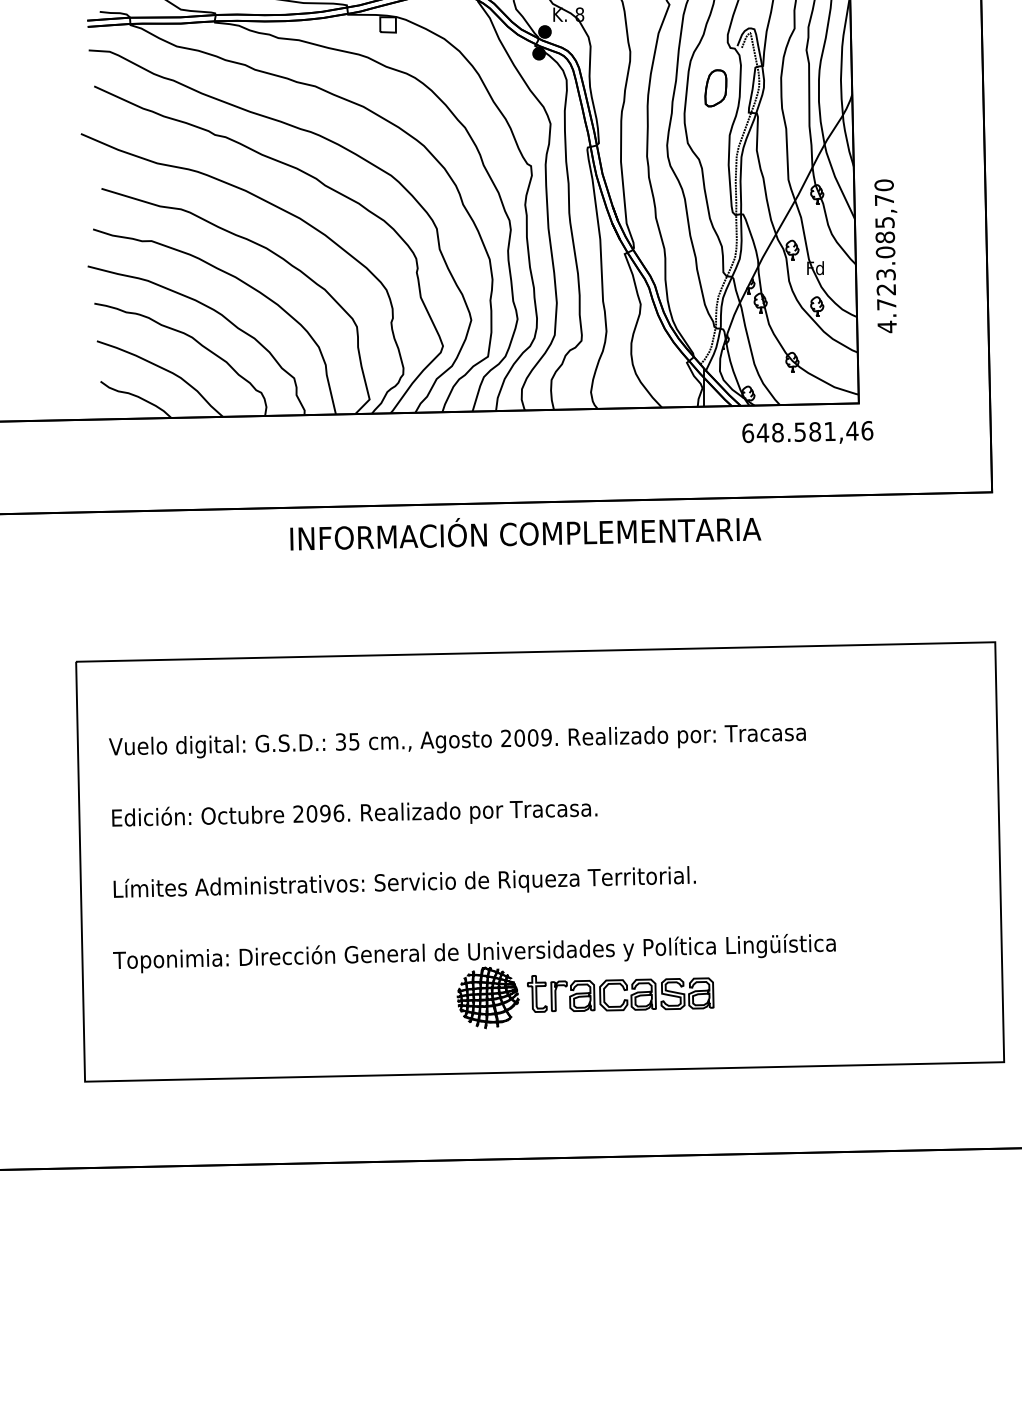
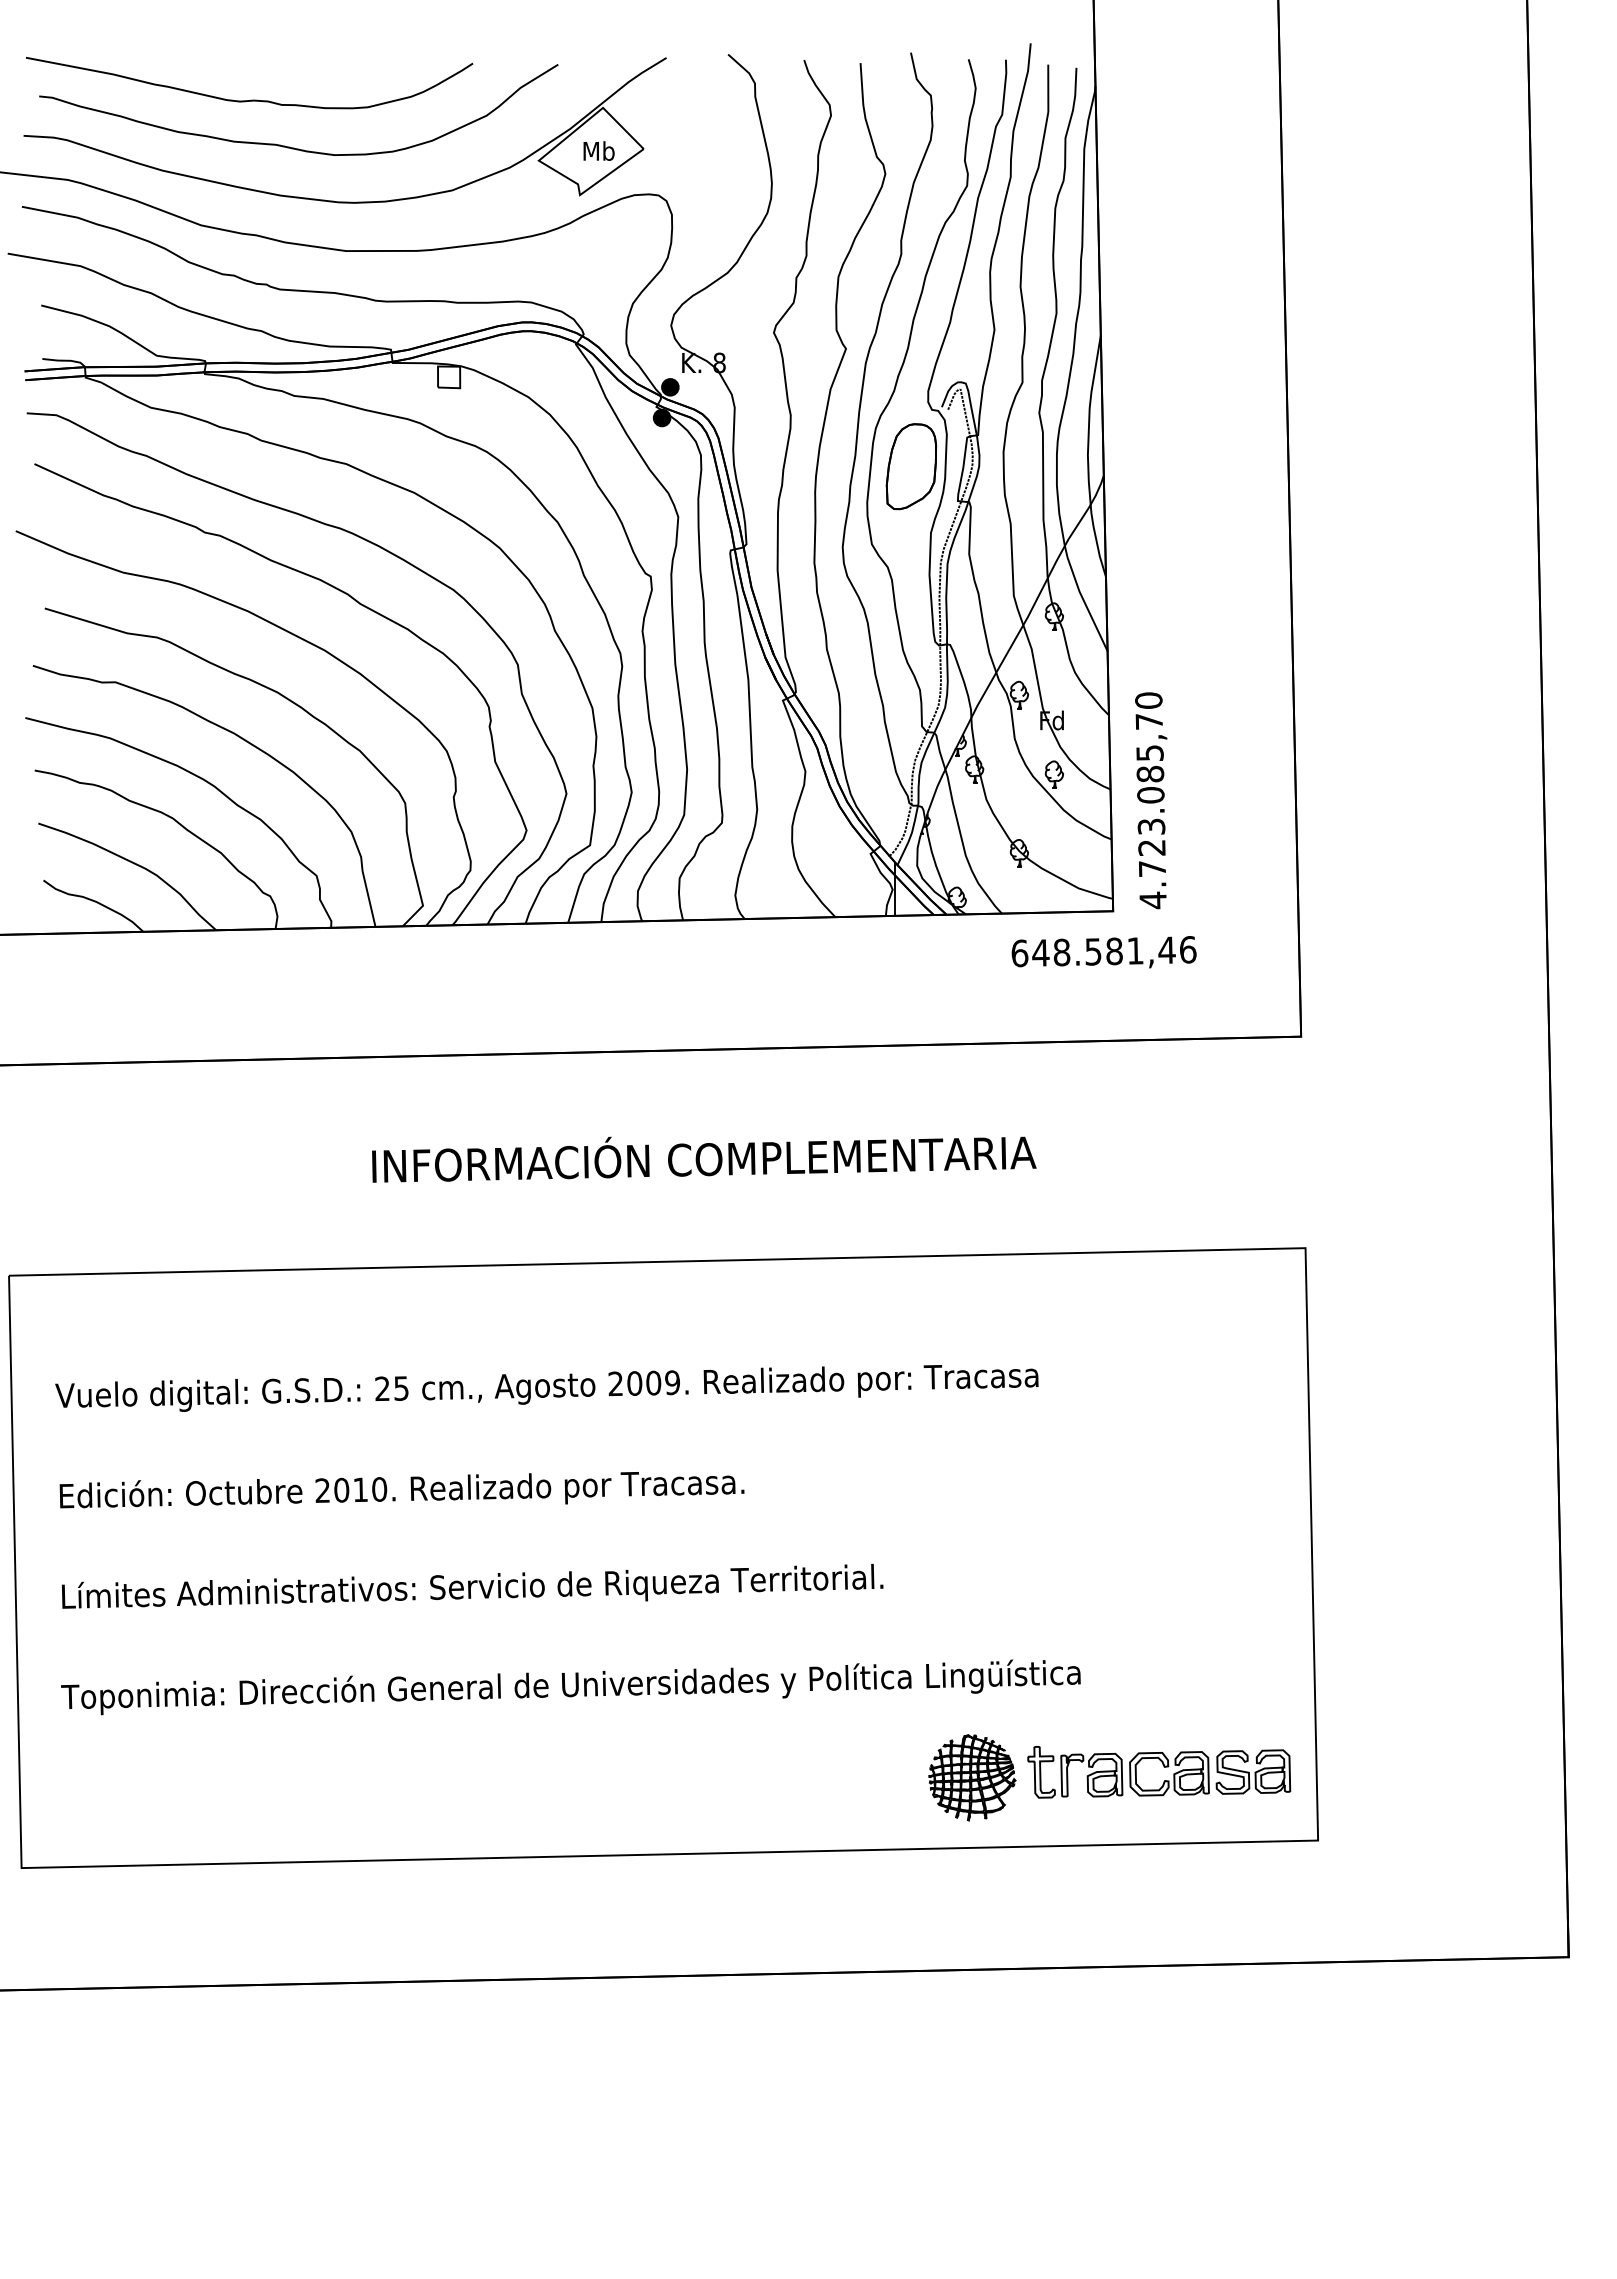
part: (715, 88) -> (911, 466), size x1.67
text: (886, 256) -> (1151, 800), moved
text: (807, 432) -> (1103, 952), moved
text: (525, 534) -> (704, 1159), moved
text: (340, 741) -> (382, 1388), 35 -> 25
text: (332, 813) -> (370, 1489), 2096. -> 2010.
part: (585, 997) -> (1109, 1777), moved

